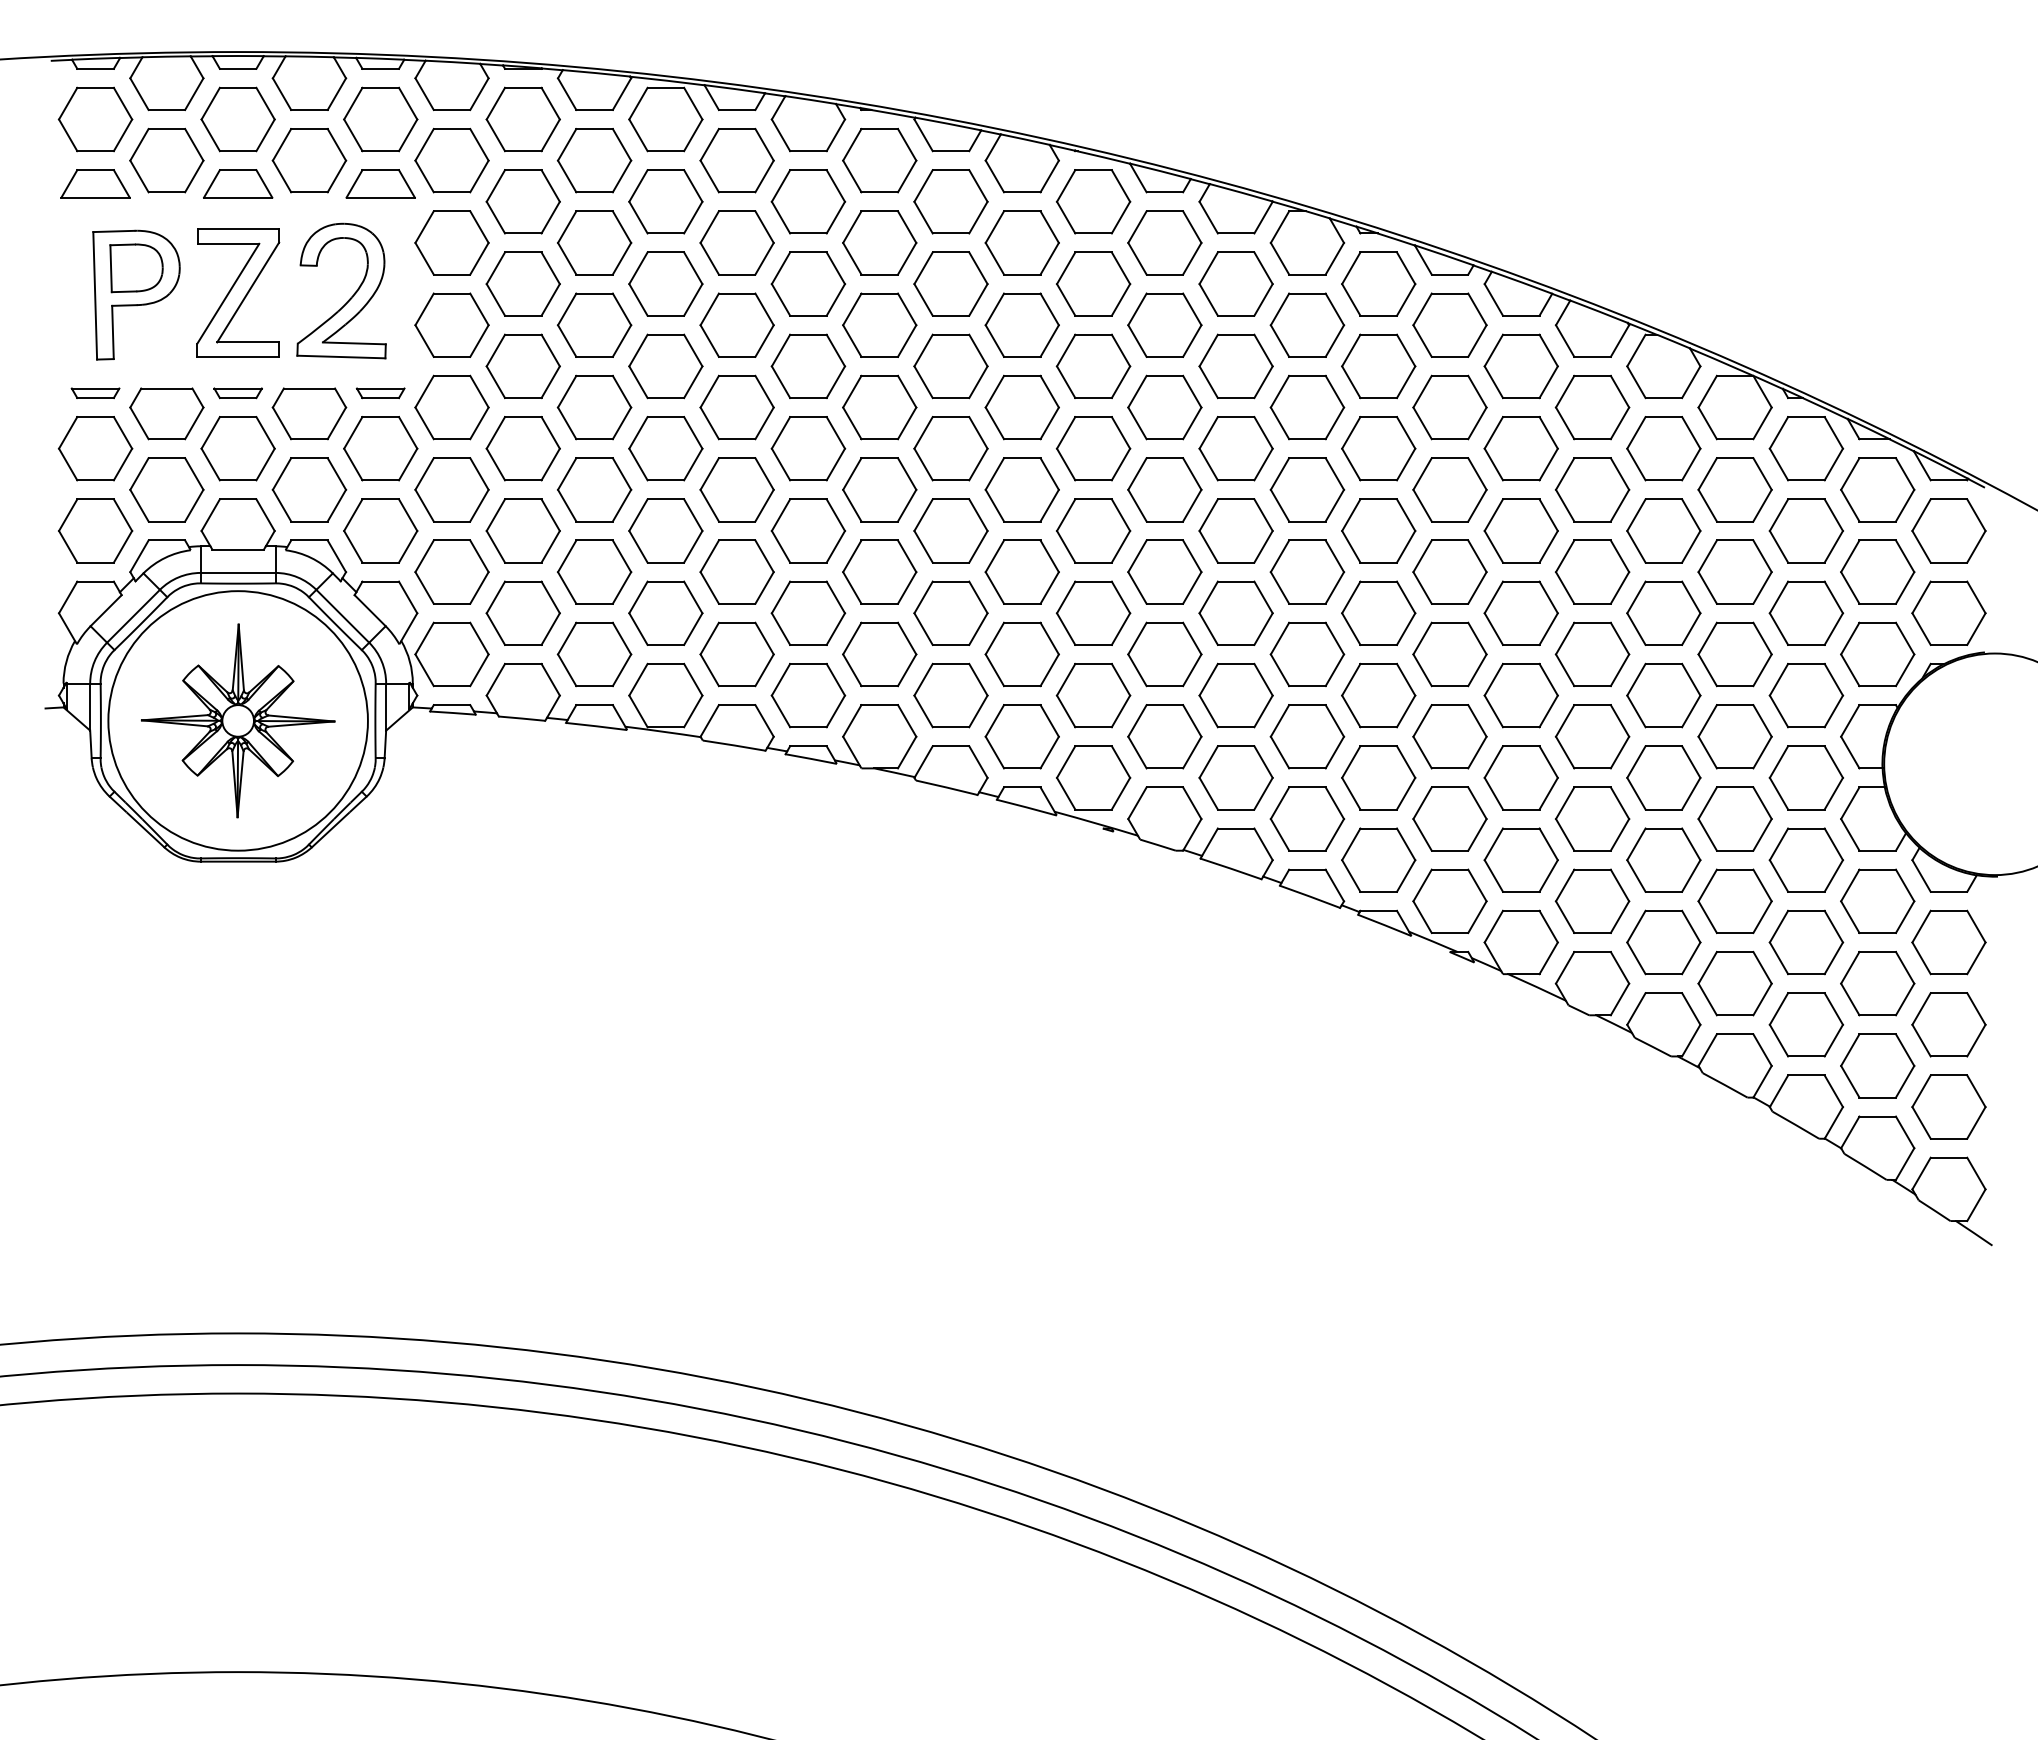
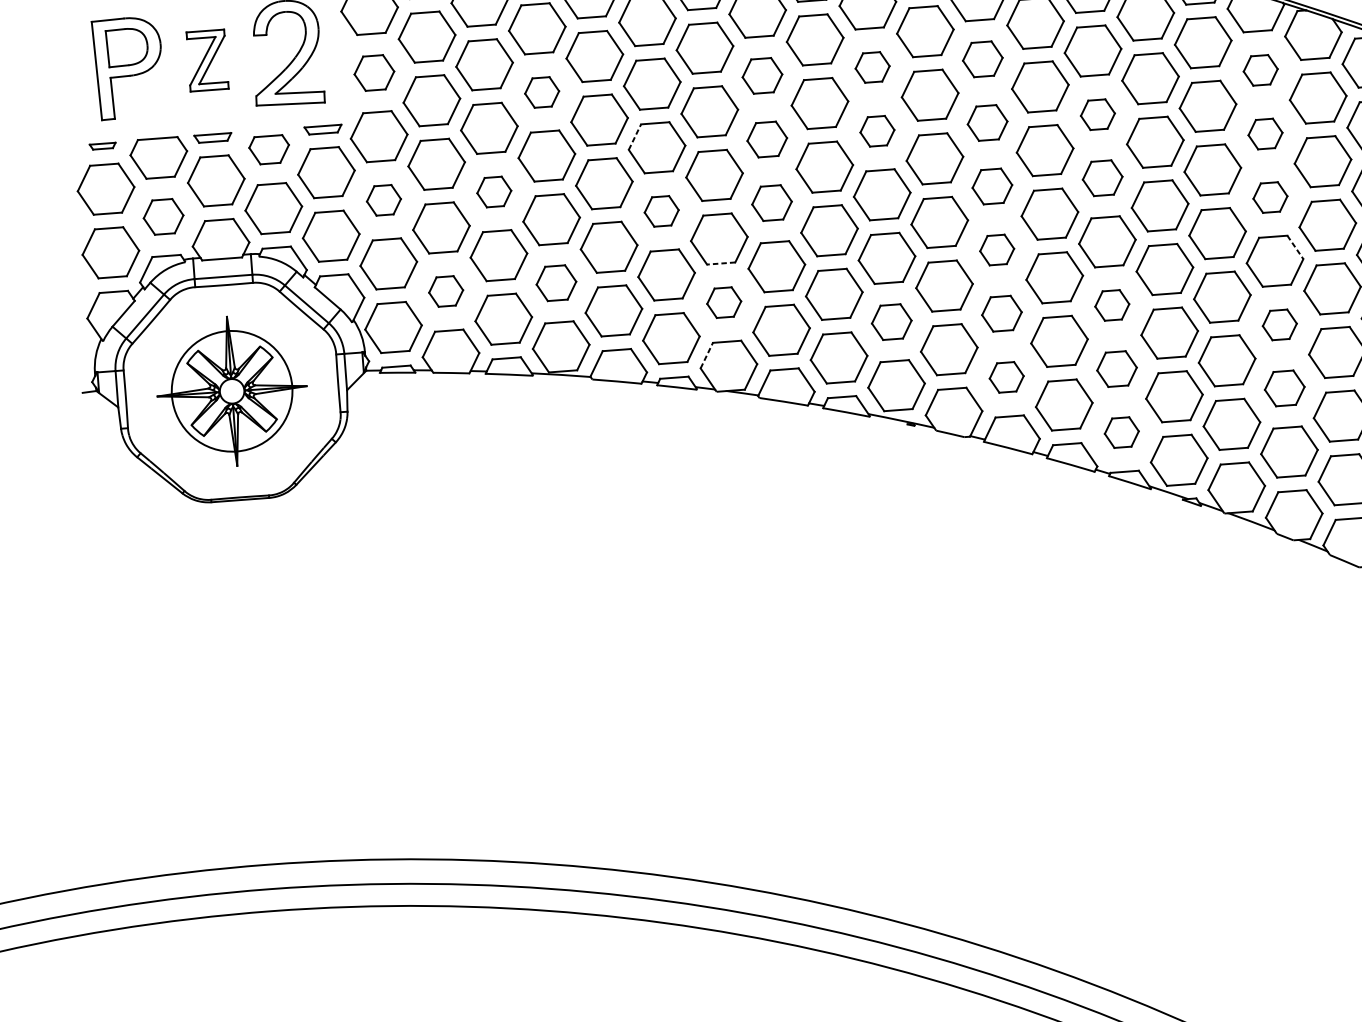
part: (238, 292) -> (207, 60), size x0.6
part: (451, 324) -> (373, 72), size x0.7
part: (1093, 365) -> (872, 66), size x0.6
part: (665, 366) -> (541, 92), size x0.6
part: (950, 366) -> (762, 75), size x0.7
part: (1235, 366) -> (982, 59), size x0.7
part: (95, 392) -> (102, 145), size x0.7
part: (1592, 407) -> (1260, 70), size x0.6
part: (309, 413) -> (269, 149), size x0.7
line: (781, 432) -> (635, 136), solid -> dashed
part: (950, 448) -> (766, 139), size x0.7
part: (1093, 448) -> (877, 131), size x0.6
part: (1235, 448) -> (987, 122), size x0.7
part: (1378, 448) -> (1097, 114), size x0.6
part: (166, 489) -> (163, 216), size x0.7
part: (451, 489) -> (383, 200), size x0.6
part: (594, 489) -> (494, 191), size x0.6
part: (1592, 489) -> (1265, 133), size x0.6
part: (807, 530) -> (661, 211), size x0.6
part: (950, 530) -> (771, 202), size x0.7
part: (1235, 530) -> (991, 186), size x0.7
part: (1378, 530) -> (1102, 177), size x0.7
part: (1592, 571) -> (1270, 197), size x0.6
line: (879, 603) -> (720, 263), solid -> dashed
part: (522, 612) -> (445, 291), size x0.6
part: (665, 612) -> (556, 282), size x0.7
part: (1235, 612) -> (996, 249), size x0.6
line: (1620, 639) -> (1295, 248), solid -> dashed
part: (879, 654) -> (723, 302), size x0.6
part: (1093, 695) -> (891, 321), size x0.7
part: (1235, 695) -> (1001, 313), size x0.7
part: (1378, 695) -> (1112, 305), size x0.6
circle: (237, 720) -> (231, 391), size x0.6
line: (852, 720) -> (706, 355), solid -> dashed
part: (1592, 736) -> (1279, 324), size x0.6
part: (1235, 777) -> (1006, 377), size x0.6
part: (1378, 777) -> (1116, 368), size x0.7
part: (1592, 818) -> (1284, 388), size x0.7
part: (1378, 859) -> (1121, 432), size x0.6

